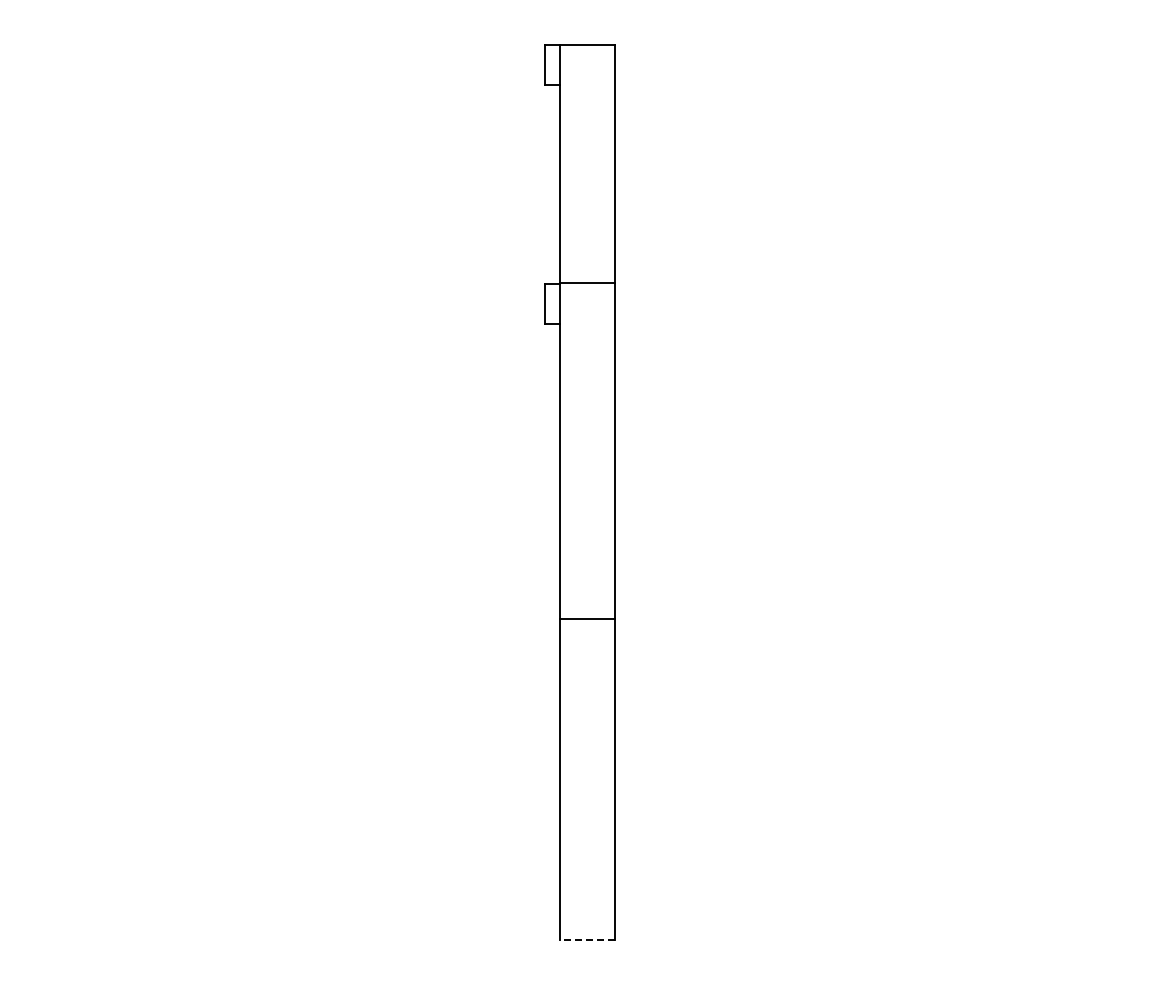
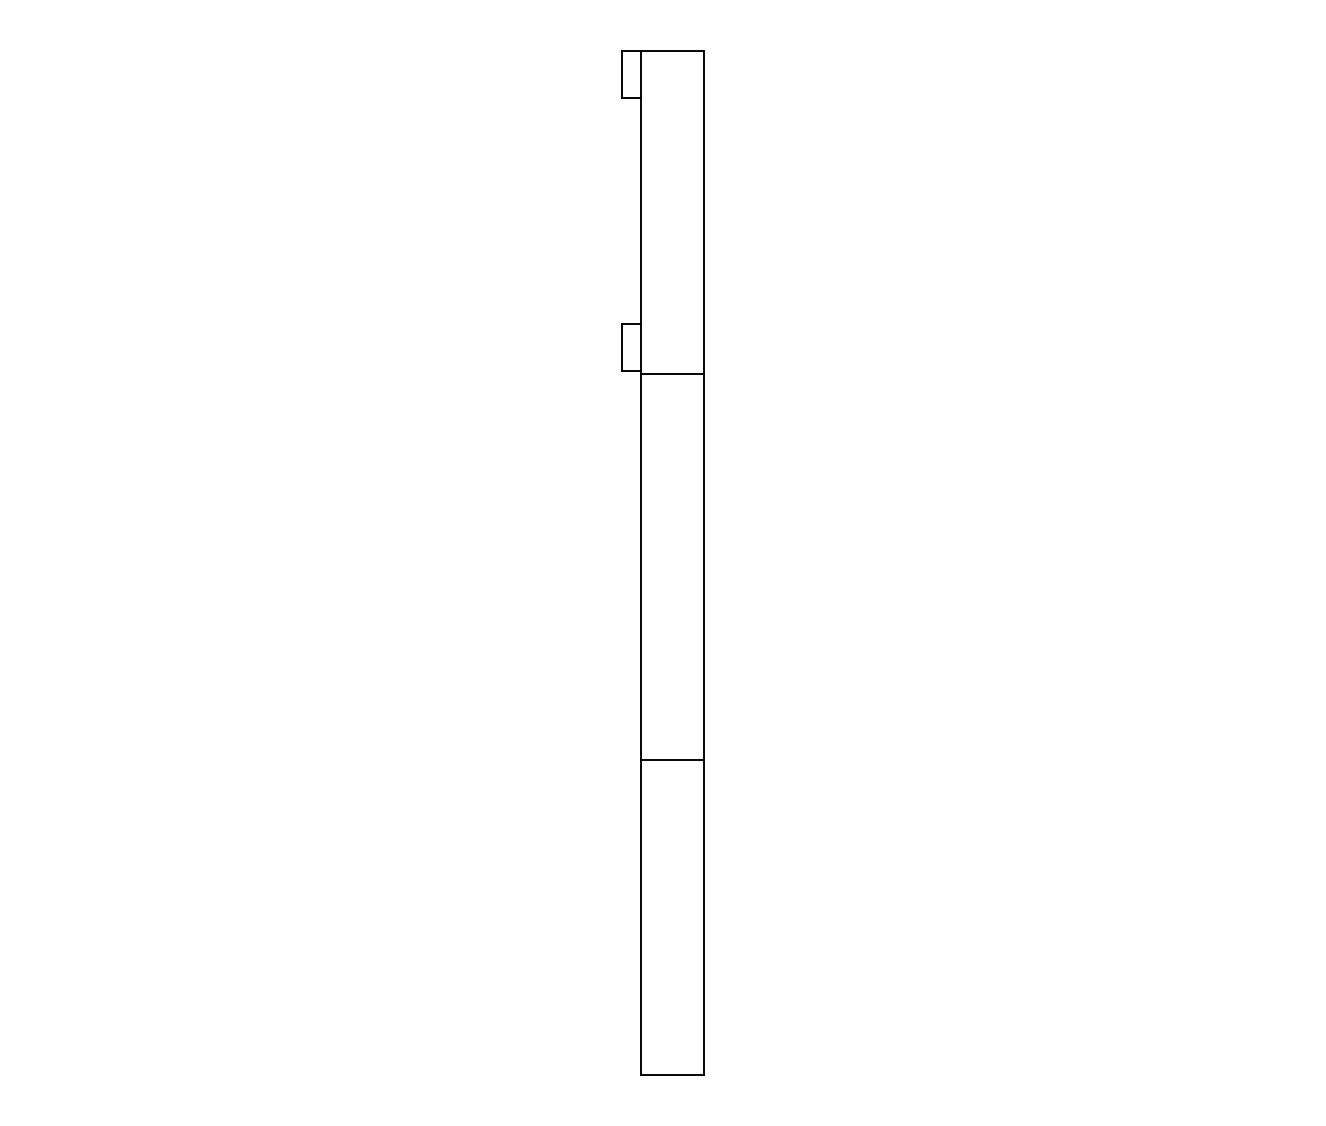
line: (587, 283) -> (671, 374), moved
line: (587, 618) -> (671, 759), moved
line: (587, 940) -> (671, 1075), dashed -> solid

